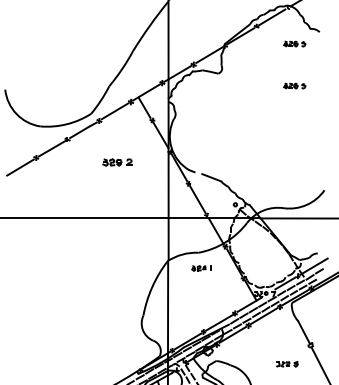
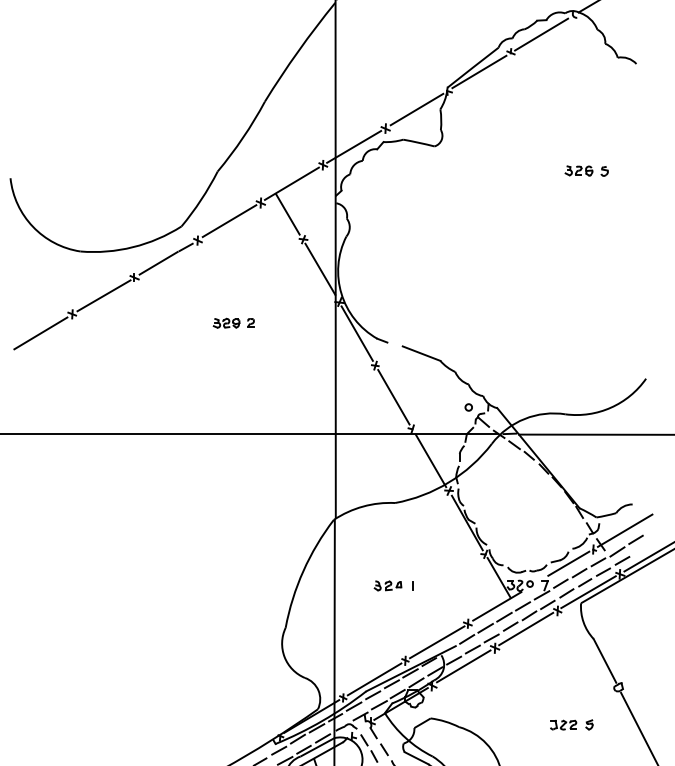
part: (294, 43) -> (586, 86), removed
part: (117, 162) -> (233, 323), size x0.71
part: (201, 268) -> (393, 586), moved

